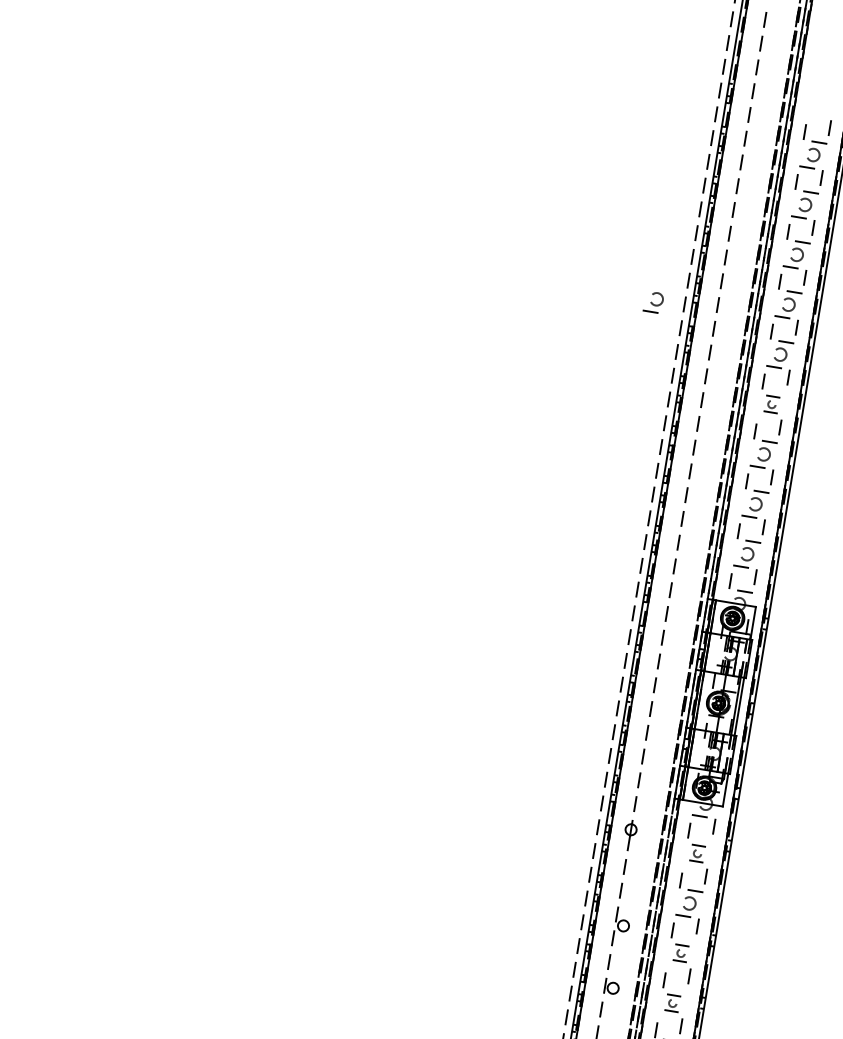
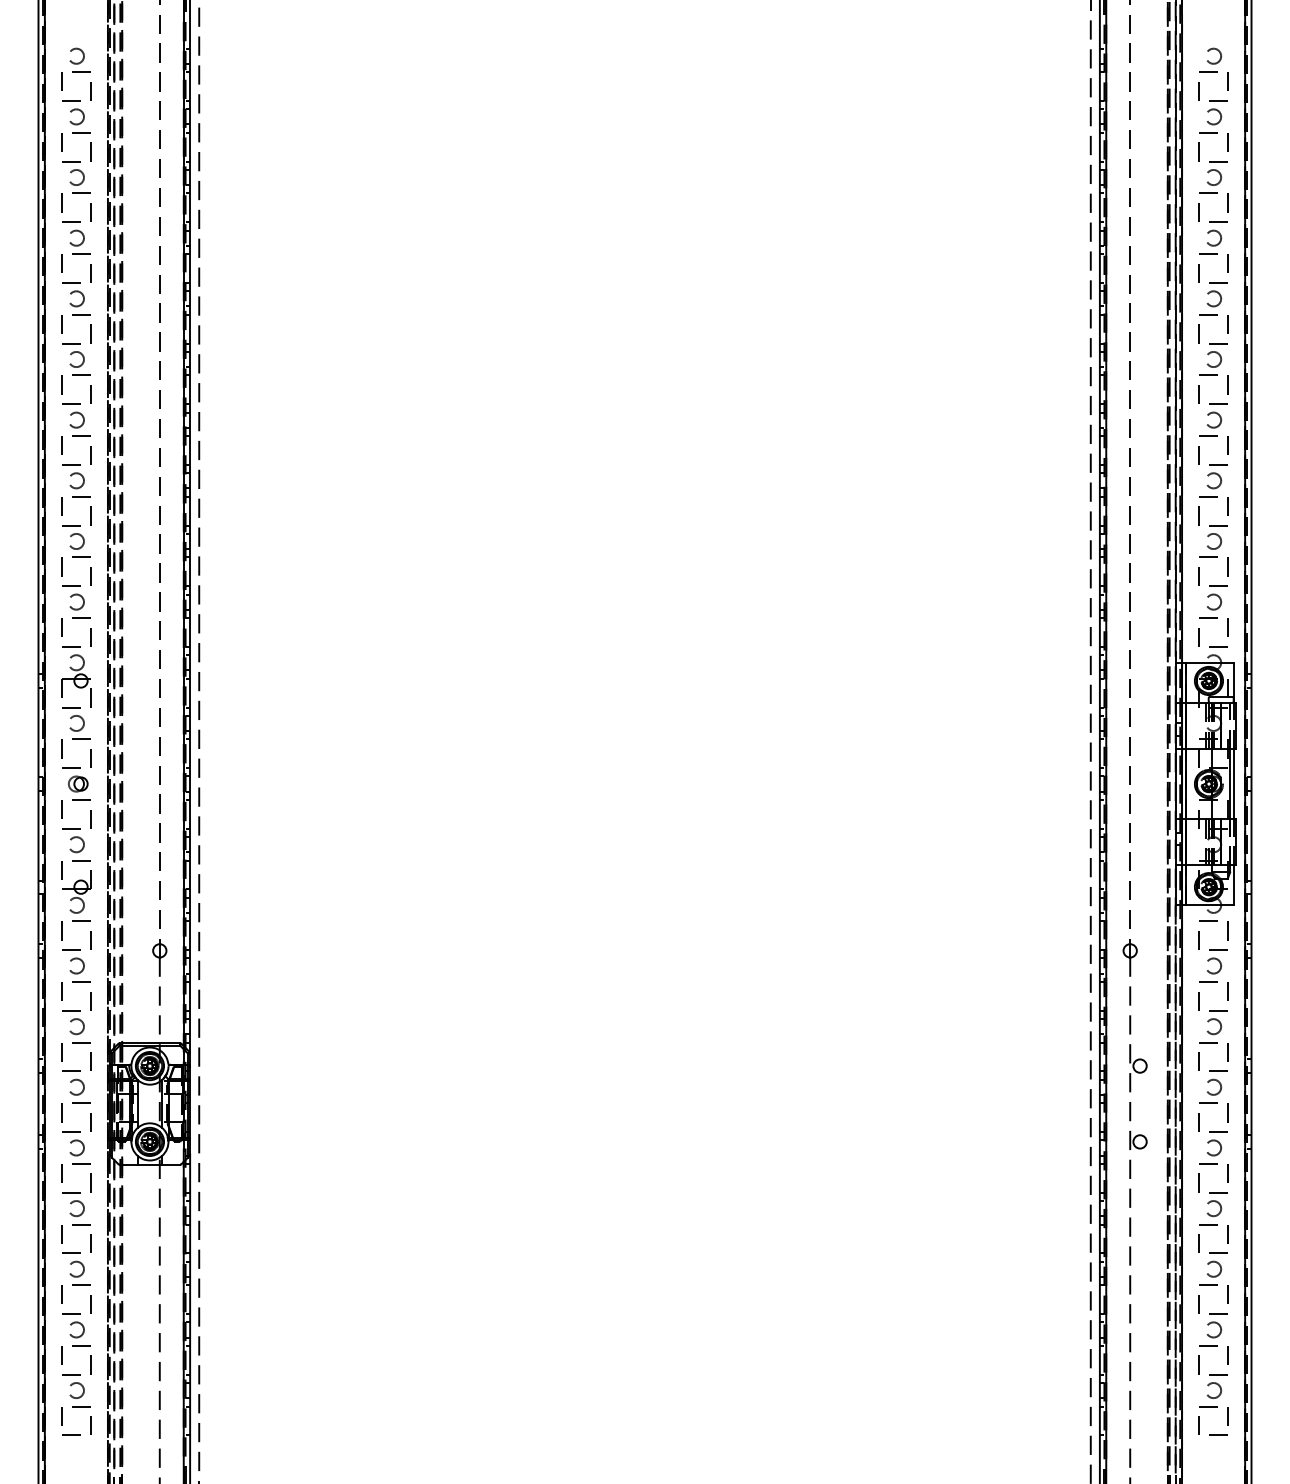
part: (653, 301) -> (1210, 59), moved
part: (771, 403) -> (1213, 419), size x1.67
part: (697, 853) -> (1213, 965), size x1.67
part: (681, 952) -> (1213, 1086), size x1.67
part: (672, 1002) -> (1213, 1147), size x1.67

